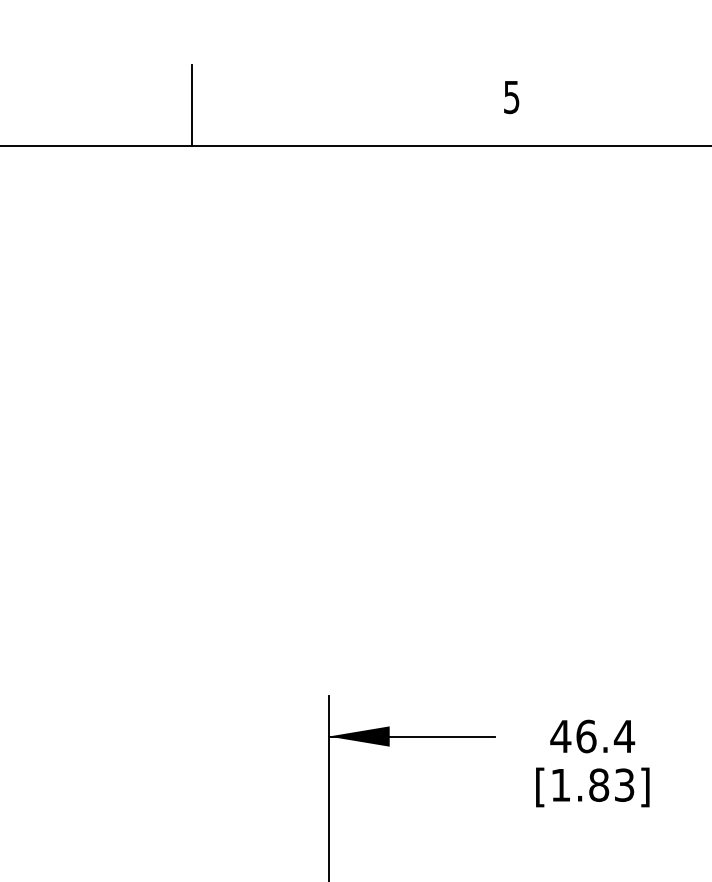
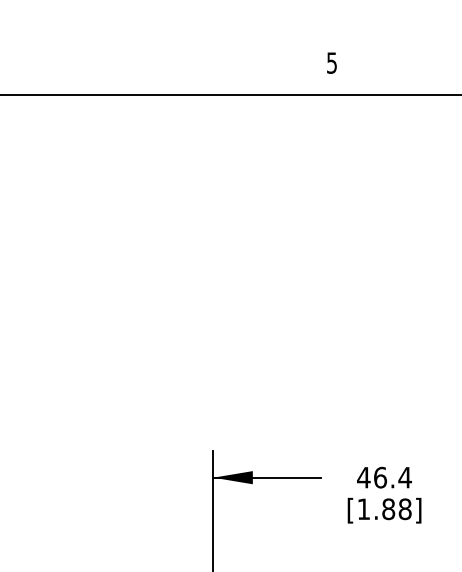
line: (191, 105) -> (124, 68), removed
text: (623, 785) -> (404, 509), [1.83] -> [1.88]

